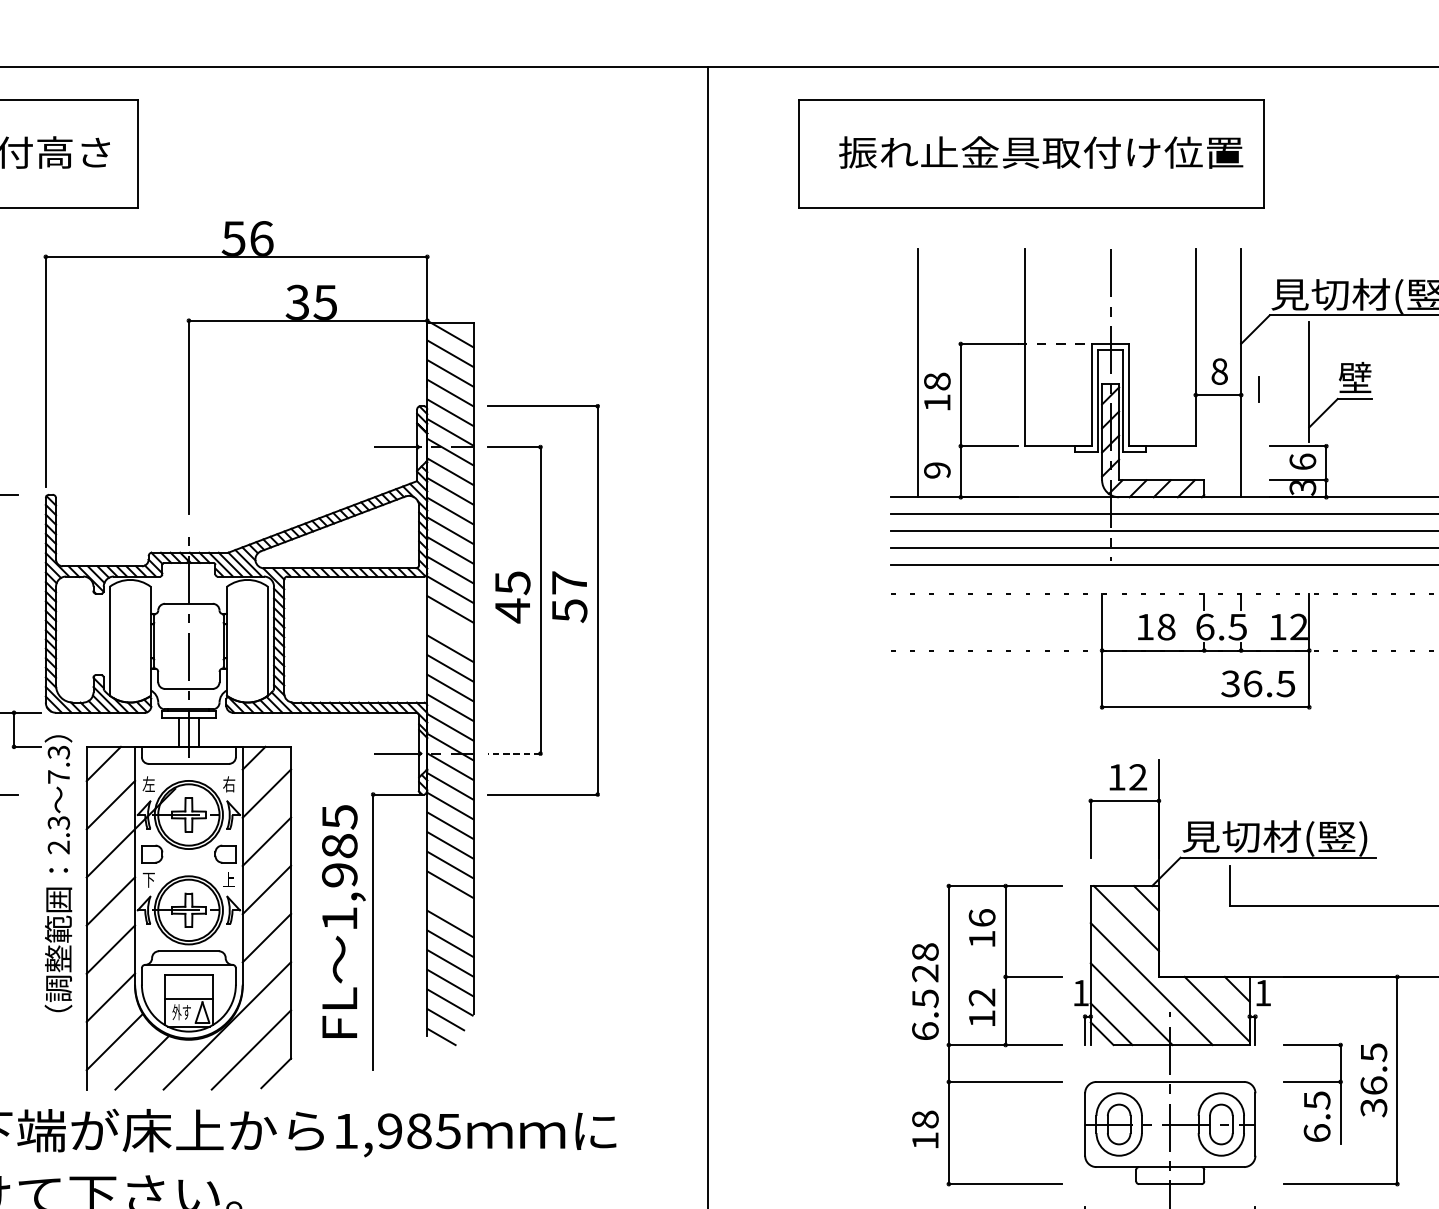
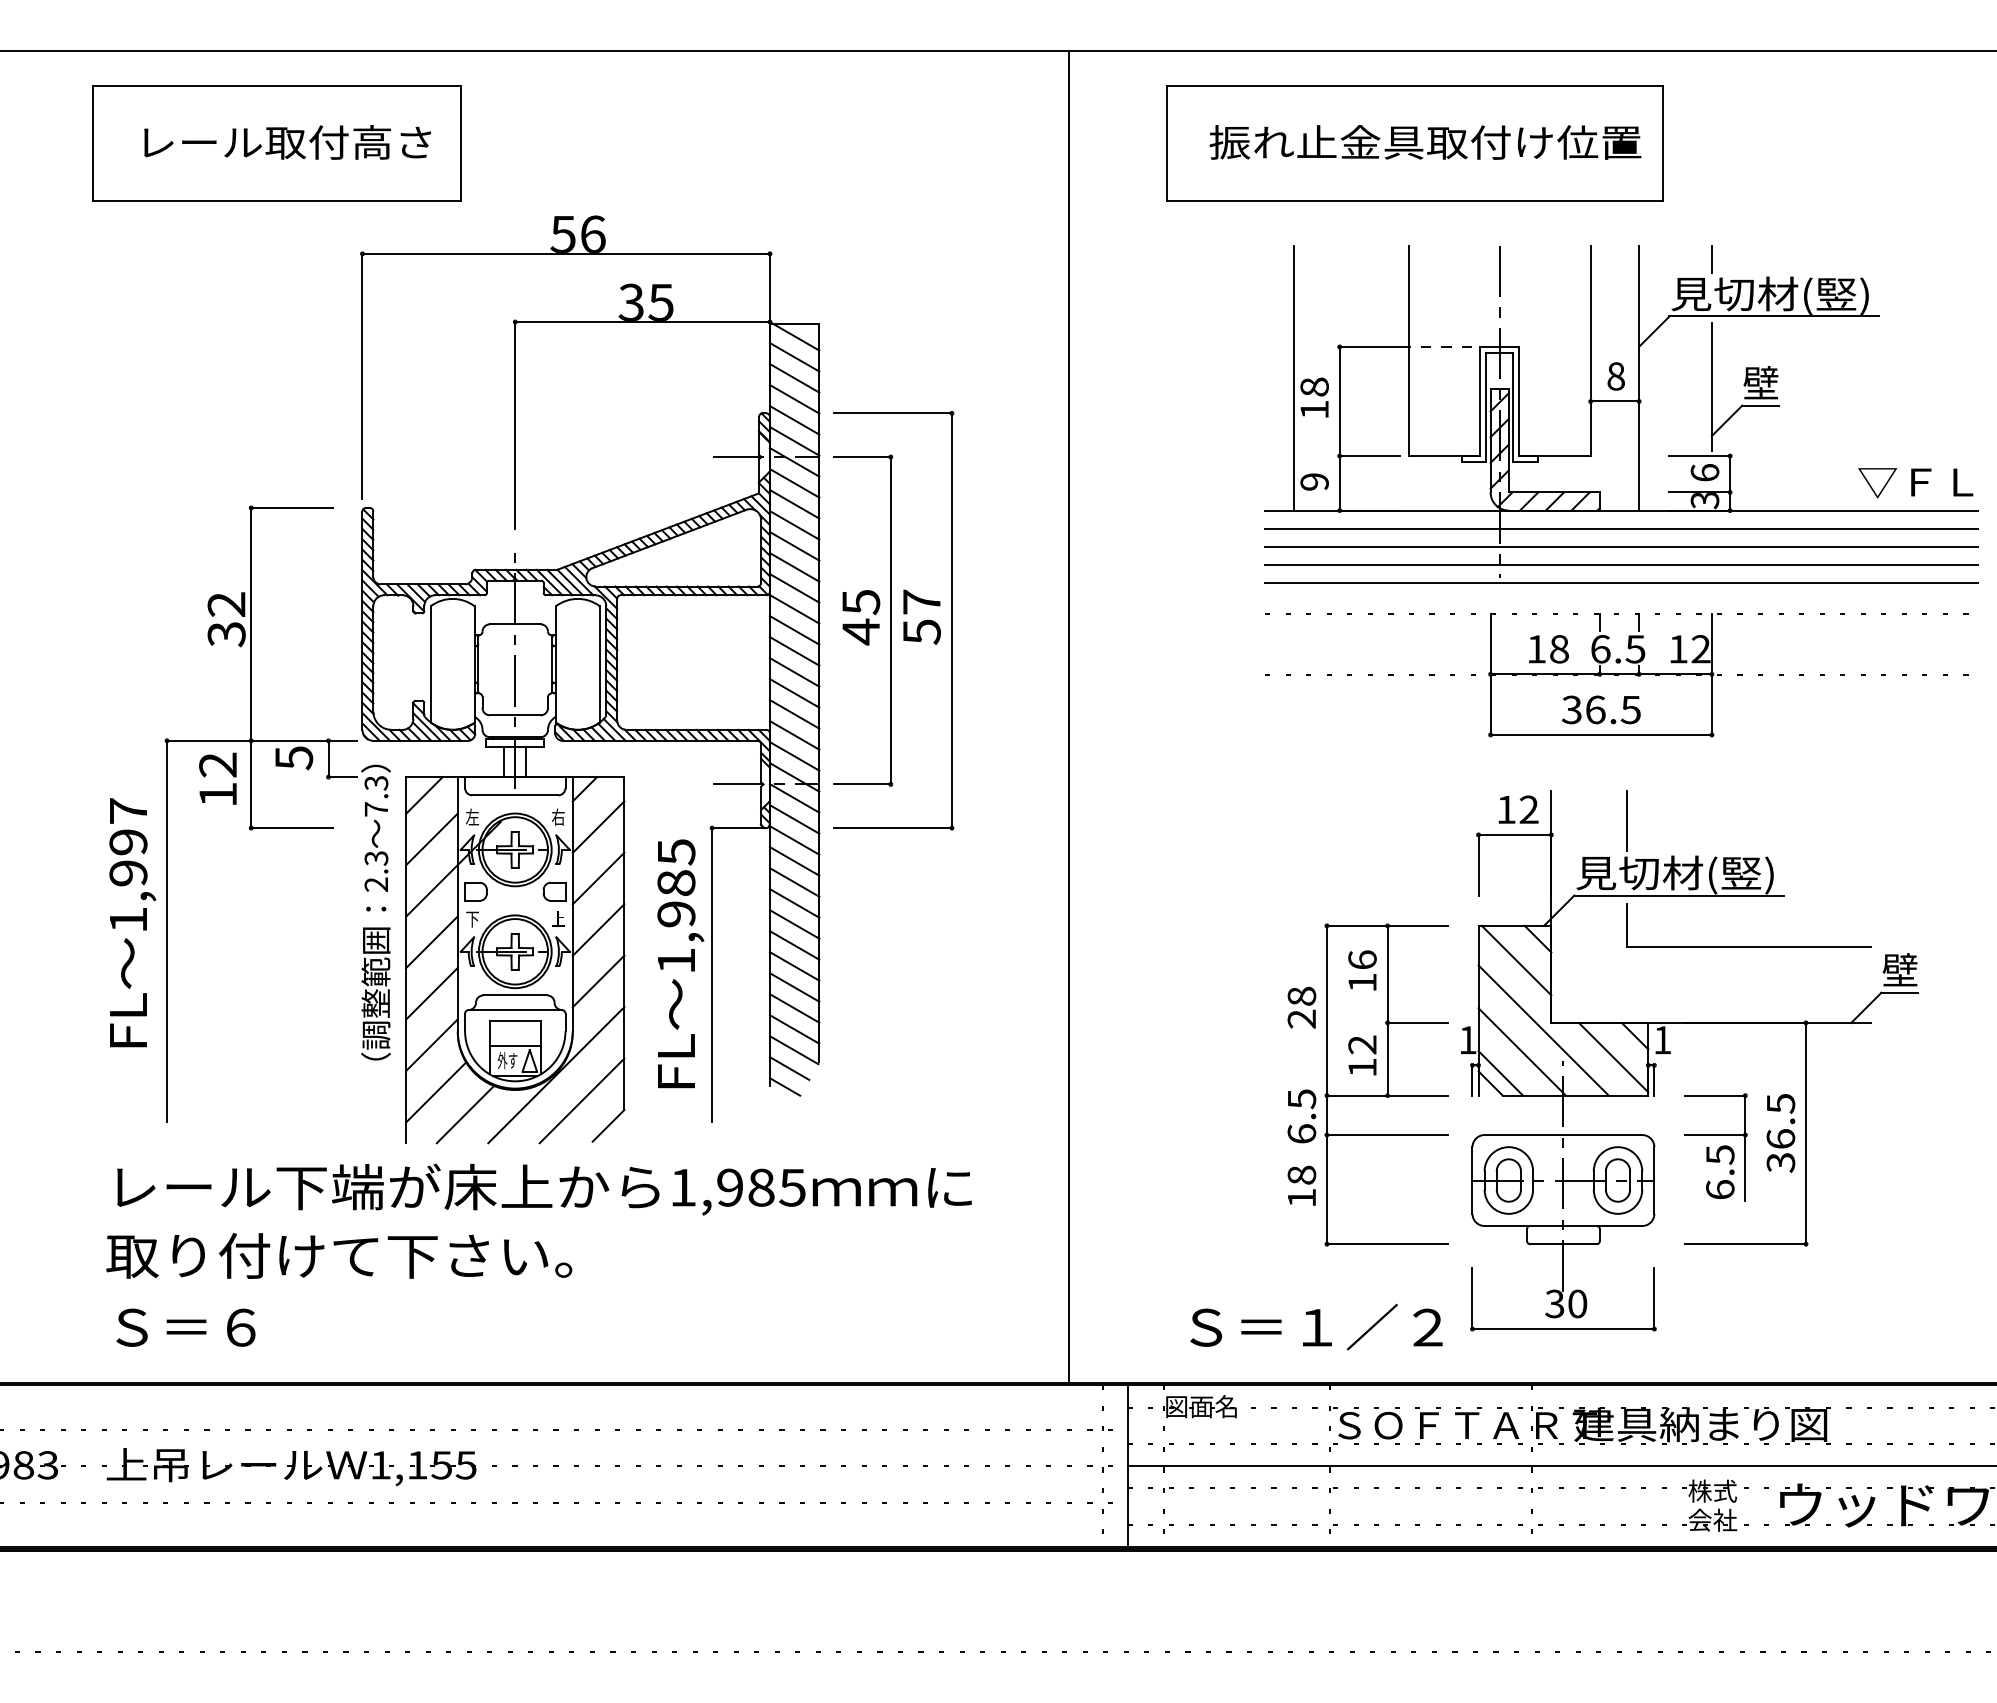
line: (1258, 389) -> (1711, 259), moved
line: (450, 629) -> (794, 651), added
text: (1257, 683) -> (1600, 709), moved
line: (514, 753) -> (862, 784), dashed -> solid
line: (1230, 787) -> (1627, 820), added
line: (450, 904) -> (794, 945), added
text: (925, 1014) -> (1301, 1116), moved

